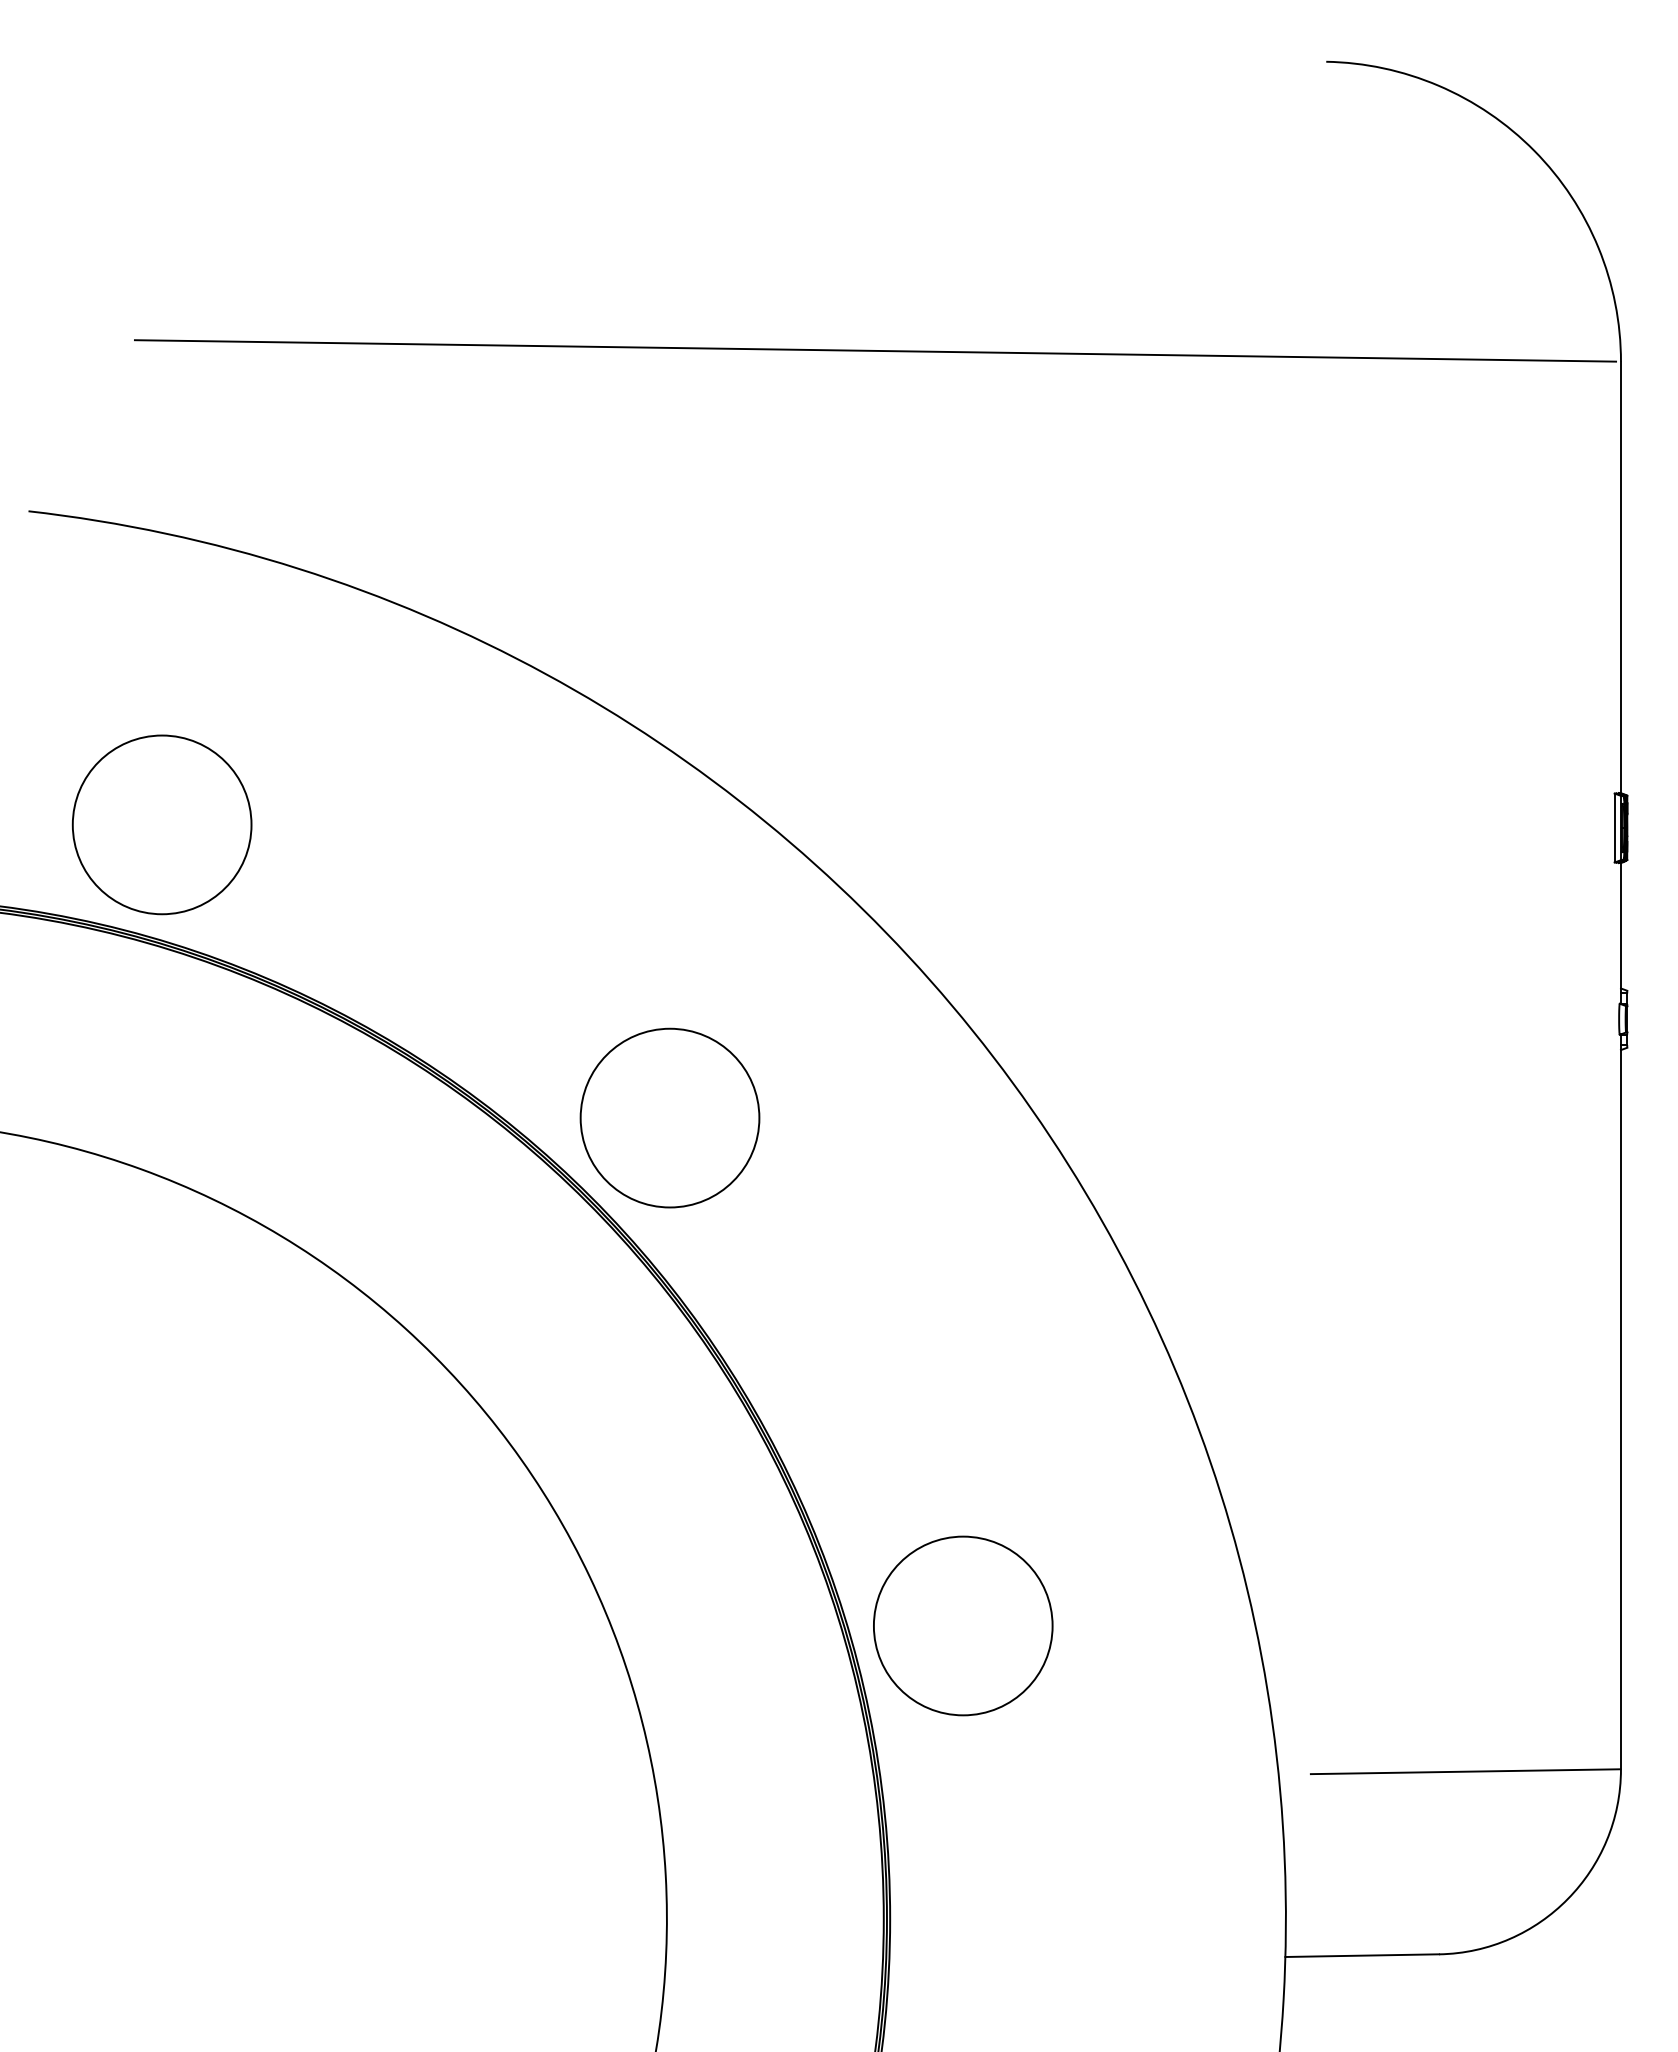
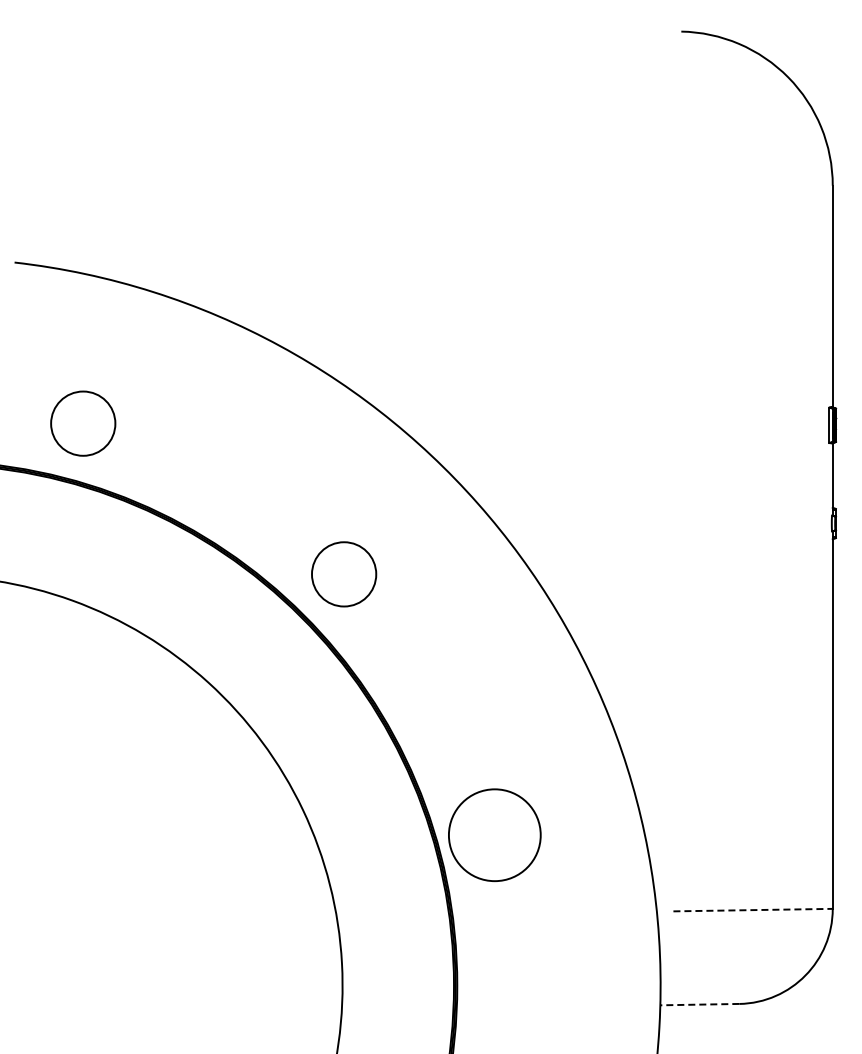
line: (875, 349) -> (449, 179), removed
circle: (162, 824) -> (83, 423), size x0.7
circle: (668, 1118) -> (343, 574), size x0.7
line: (1466, 1772) -> (753, 910), solid -> dashed
line: (1361, 1955) -> (699, 1004), solid -> dashed

